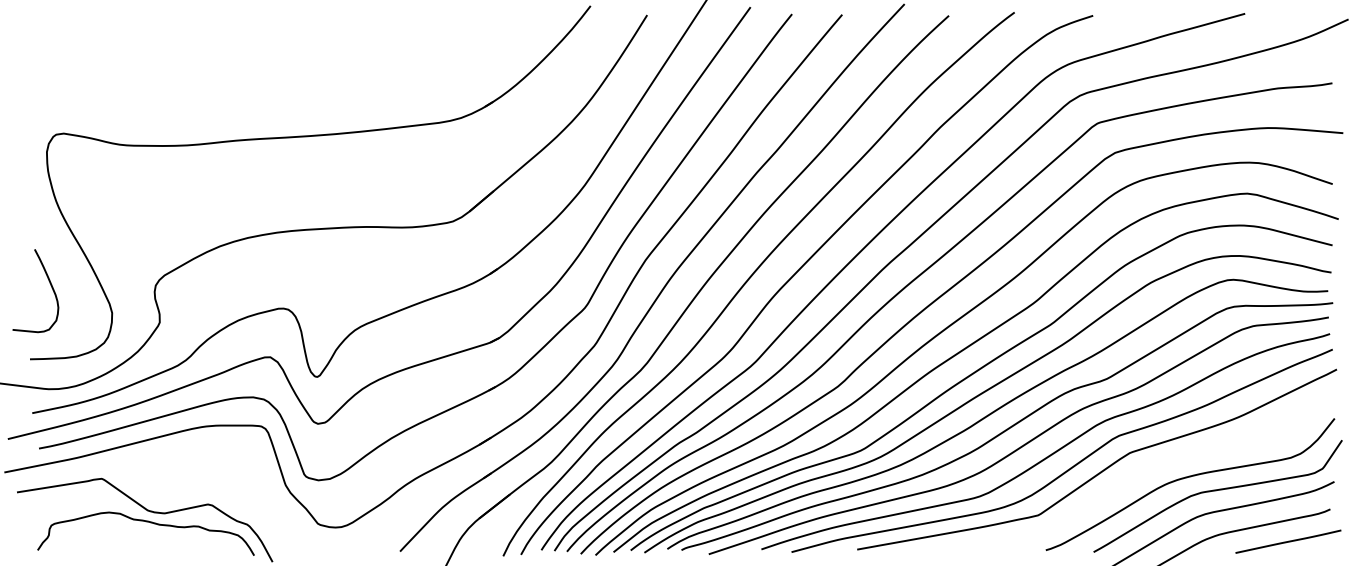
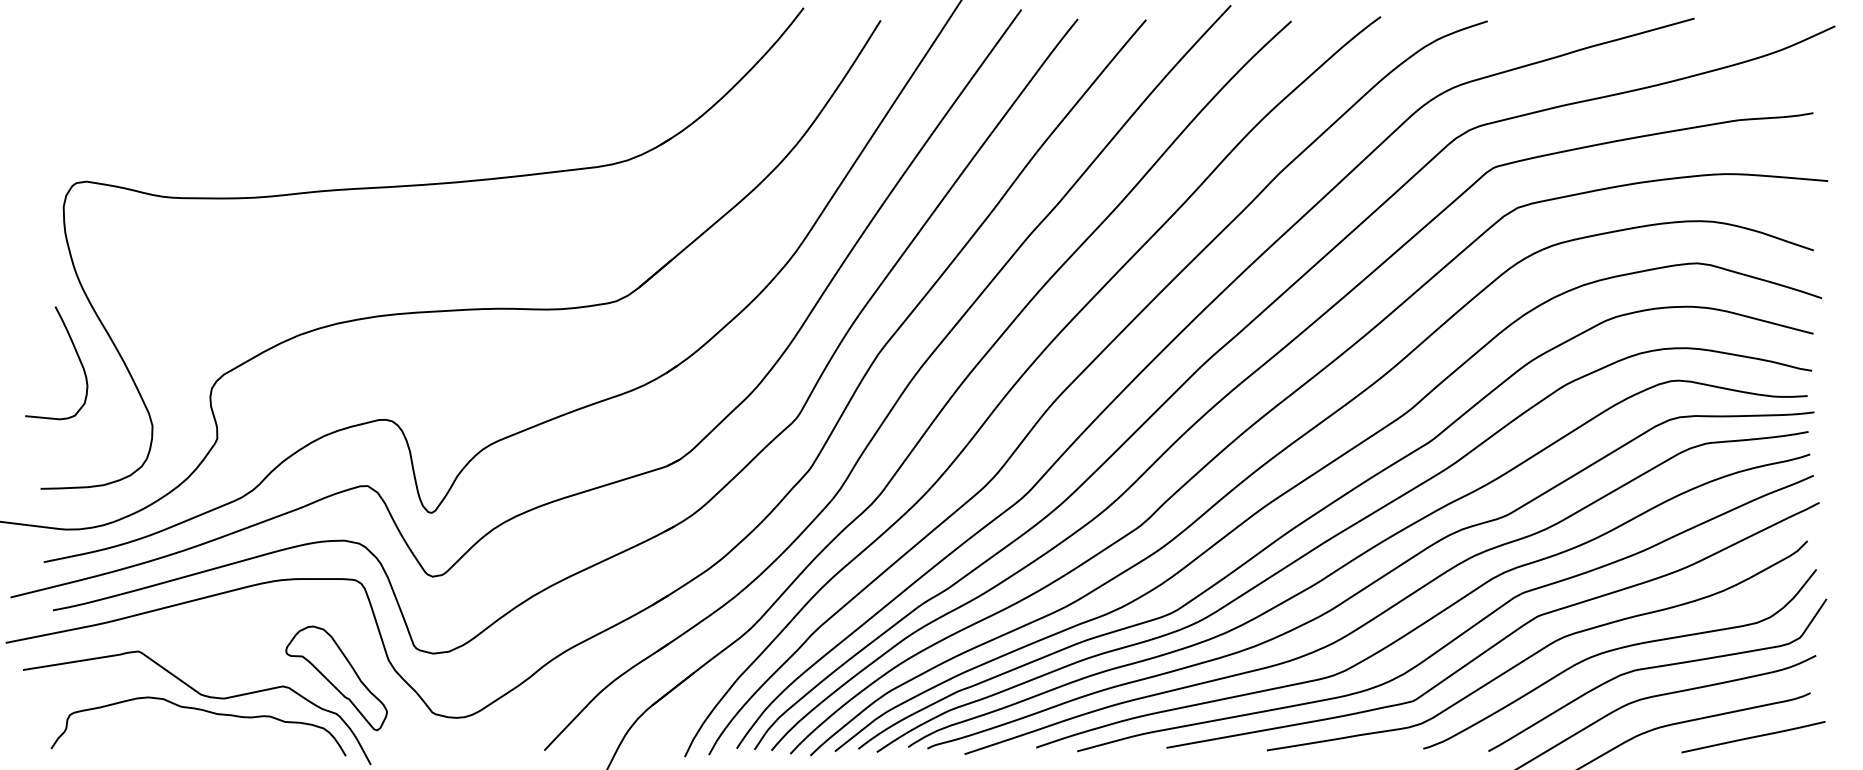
curve: (49, 283) -> (75, 353), moved
curve: (1130, 477) -> (1538, 649), added
part: (247, 498) -> (336, 678), added

